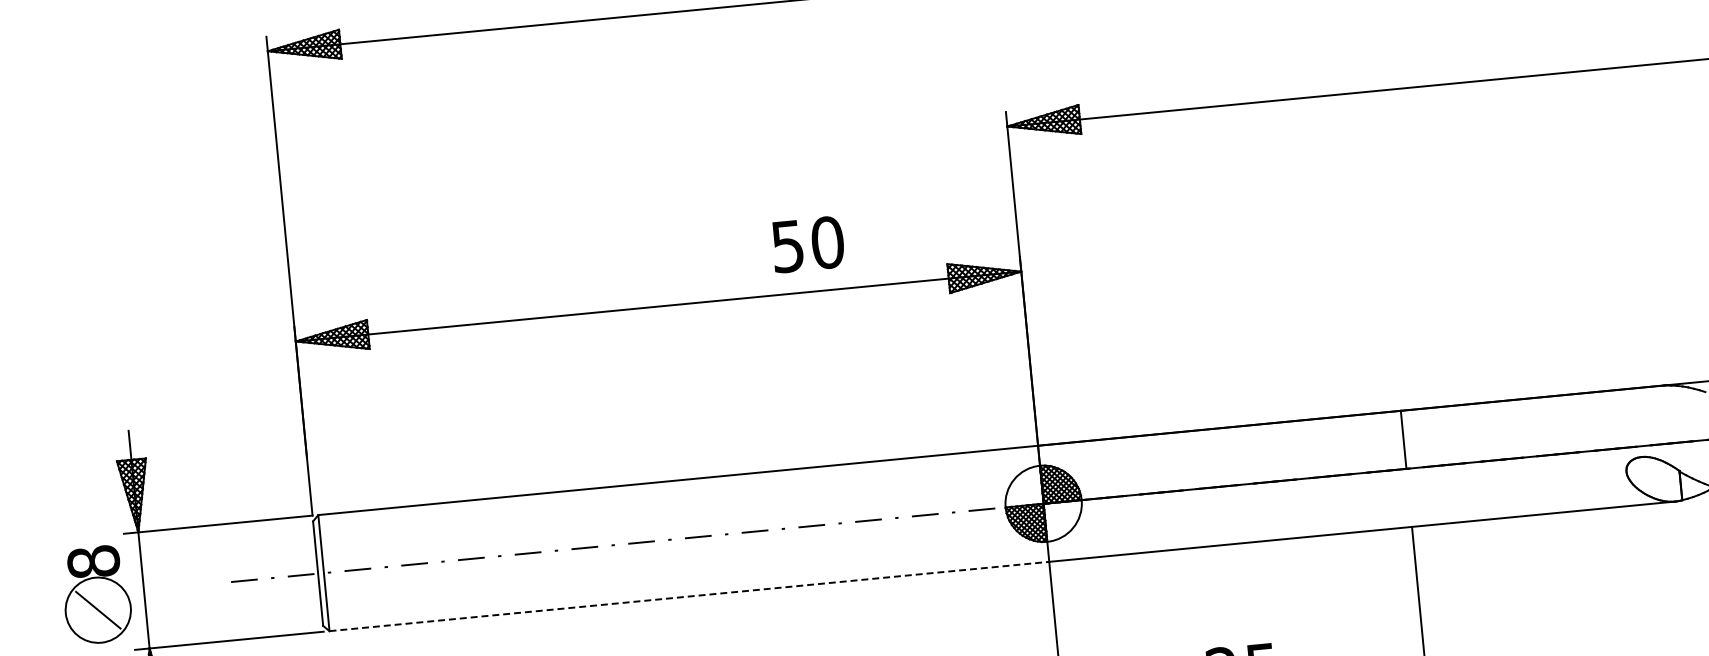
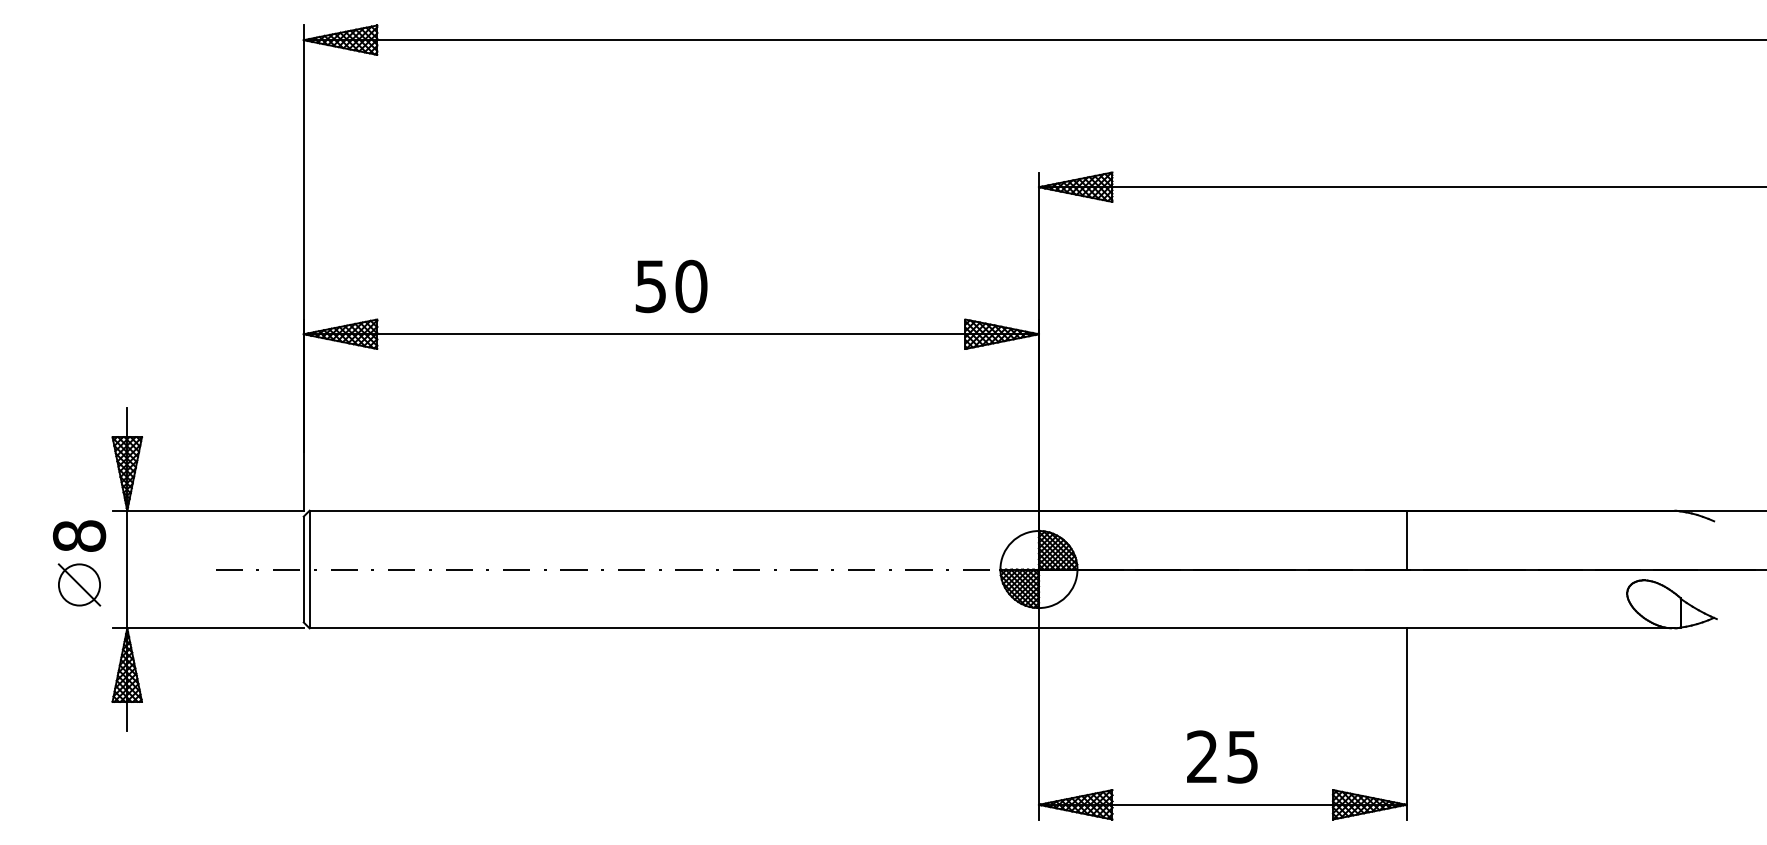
text: (808, 244) -> (671, 286), moved
line: (689, 596) -> (674, 628), dashed -> solid
circle: (98, 609) -> (79, 584), size x0.62

